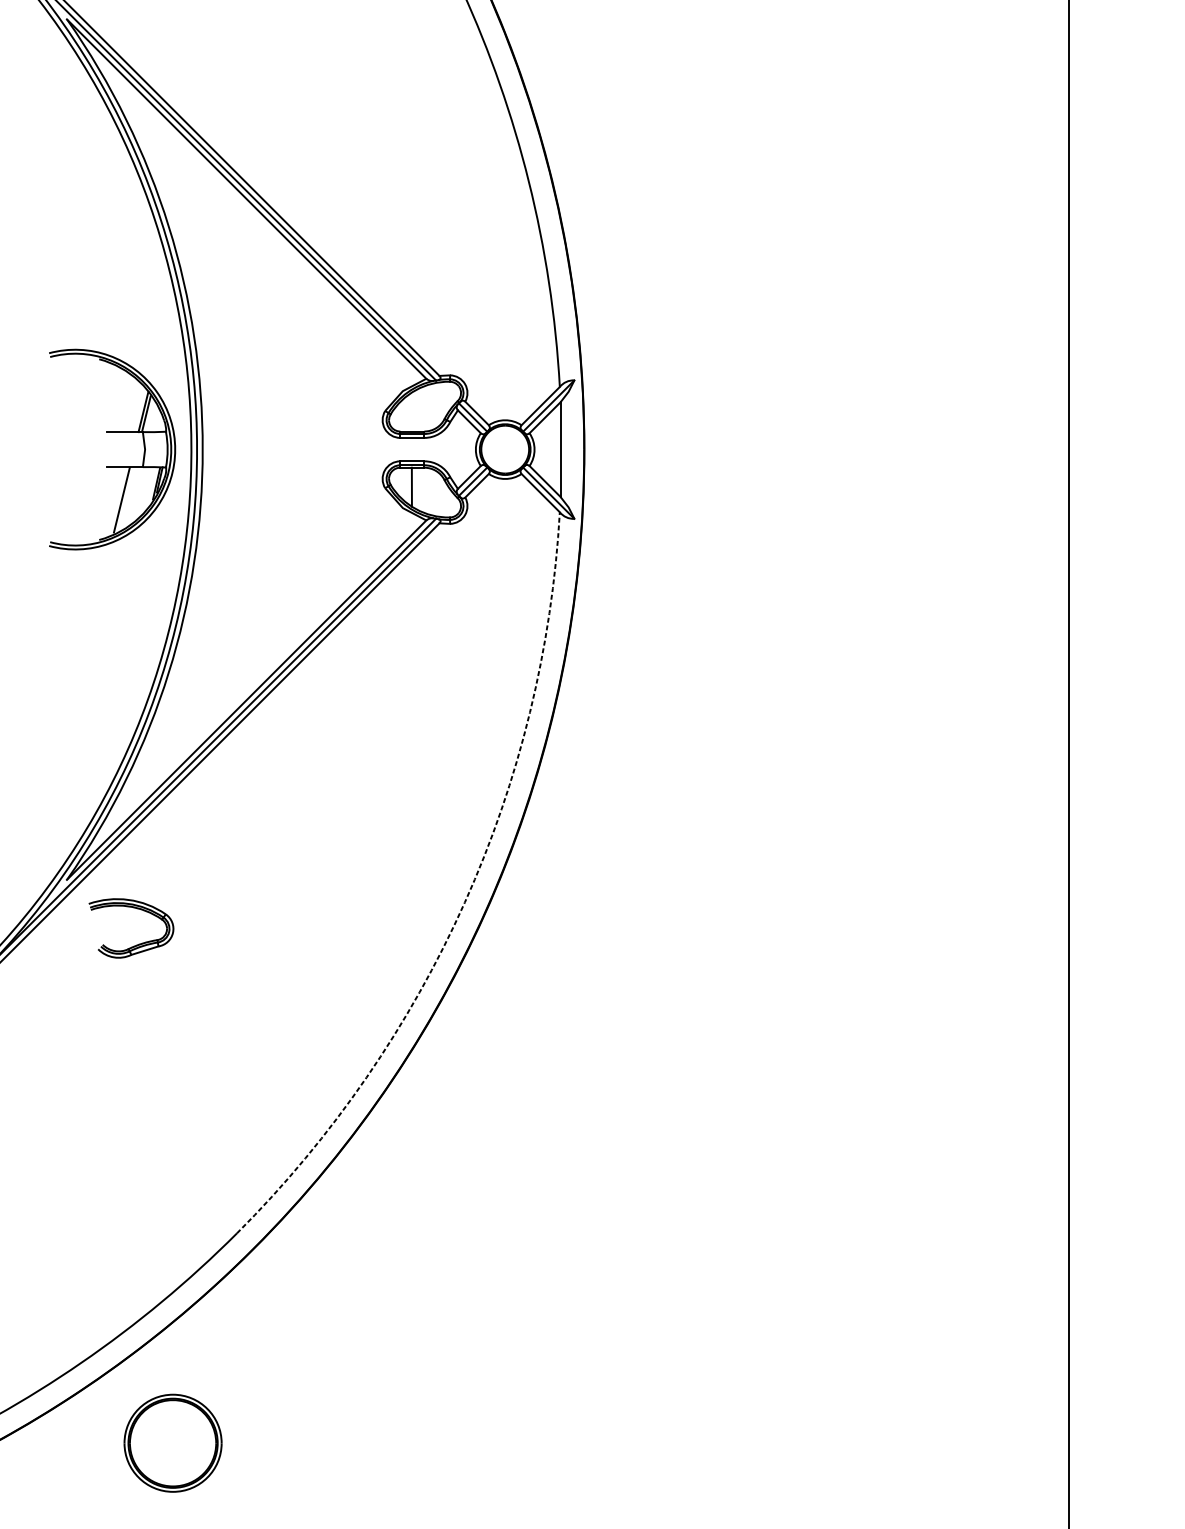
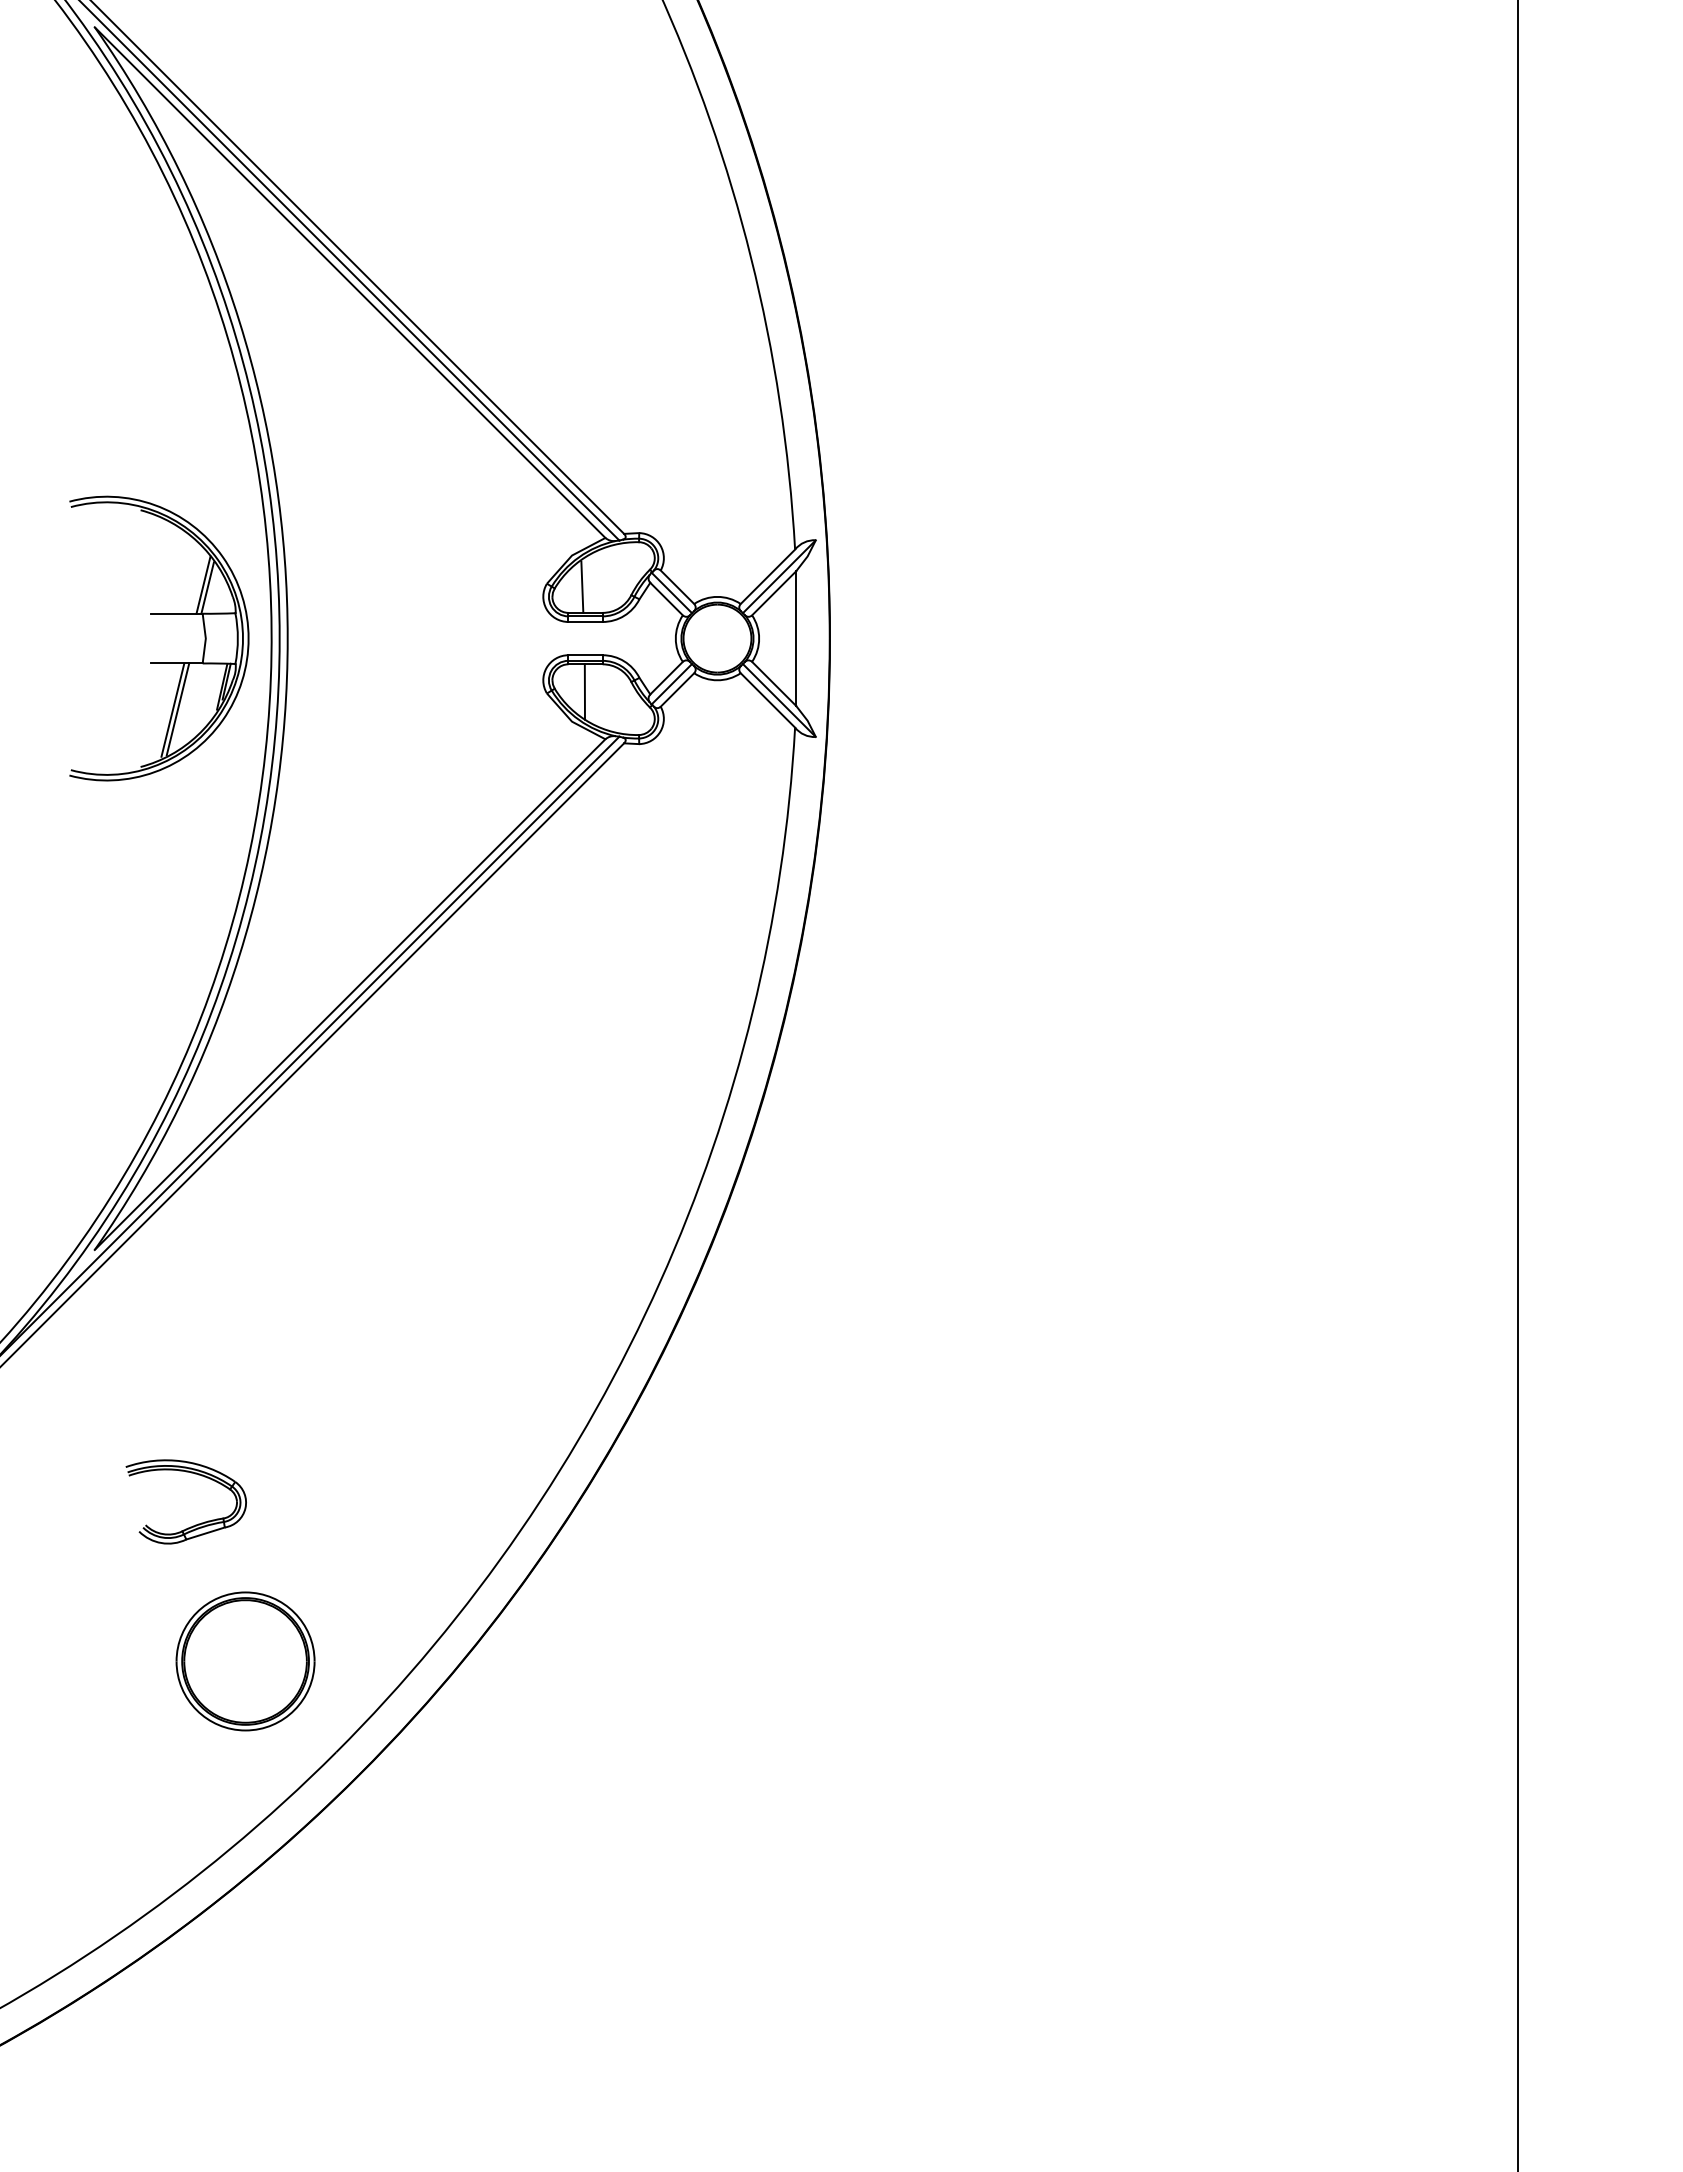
line: (410, 412) -> (582, 586), added
line: (125, 499) -> (177, 709), added
arc: (465, 902) -> (660, 1282), dashed -> solid
part: (137, 944) -> (195, 1524), moved
part: (173, 1443) -> (245, 1661), moved

